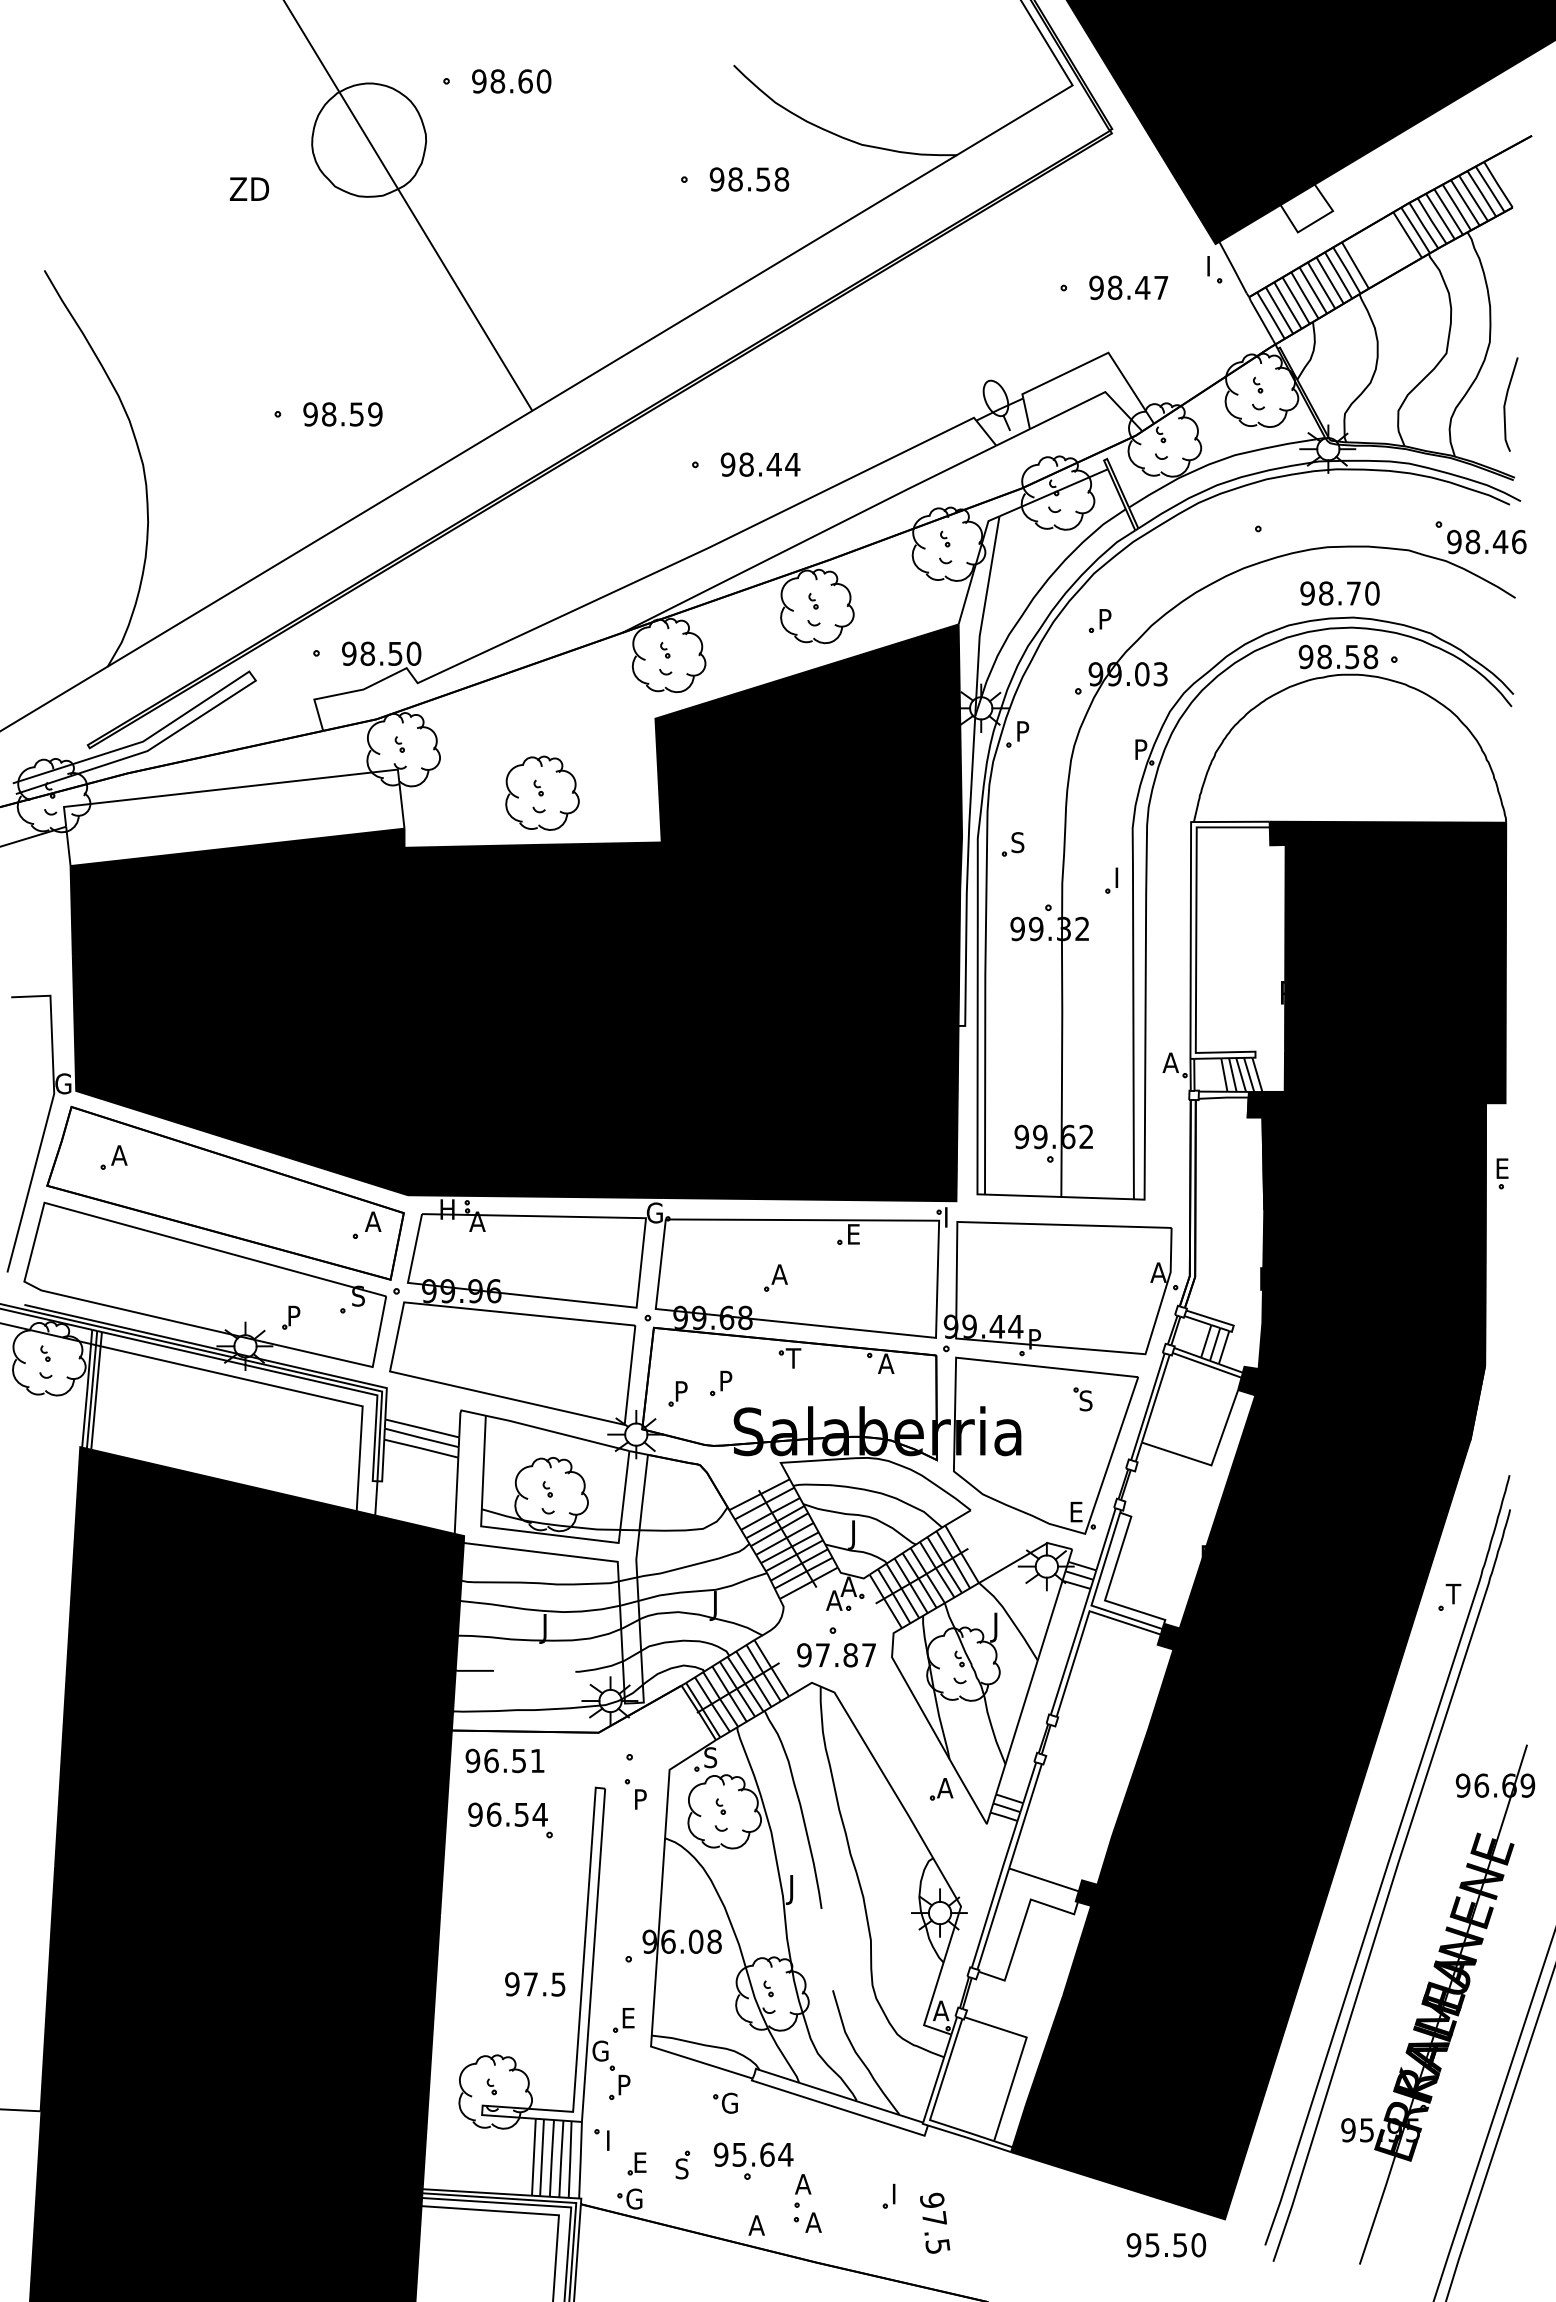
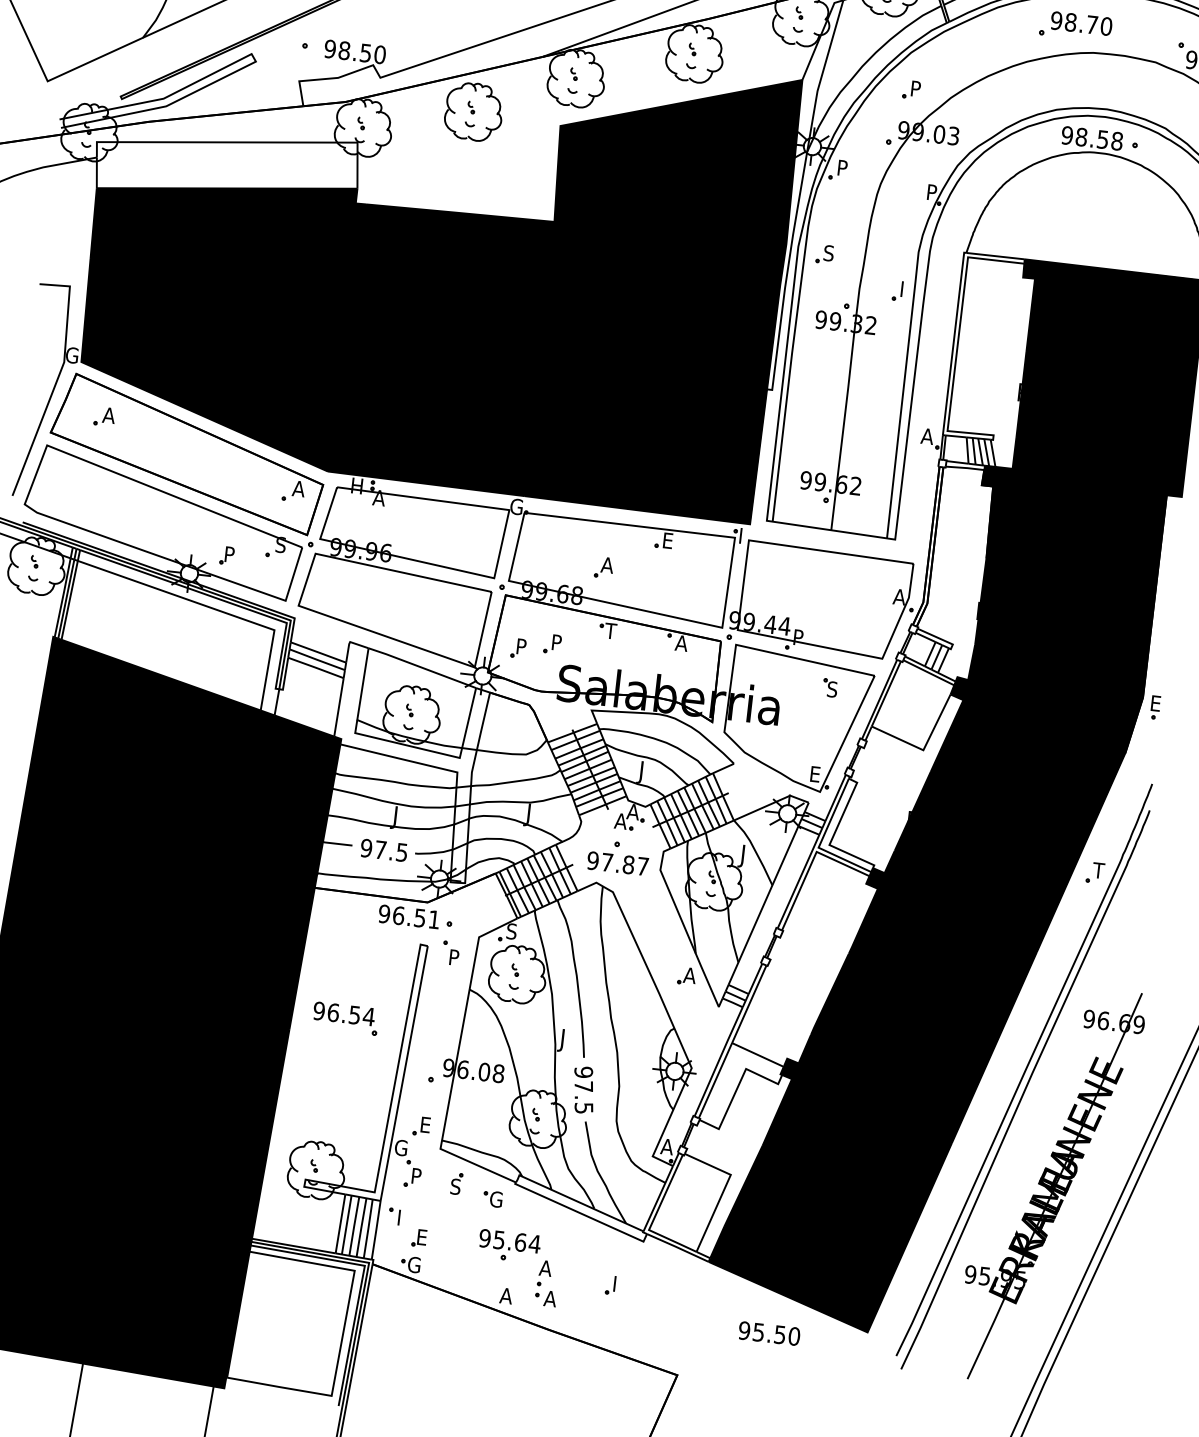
text: (1339, 593) -> (1081, 23), moved
part: (542, 792) -> (473, 111), moved
part: (1502, 1173) -> (1155, 707), moved
text: (504, 1760) -> (408, 916), moved
part: (510, 1820) -> (345, 1018), moved
text: (535, 1984) -> (384, 850), moved
part: (682, 2164) -> (456, 1183), moved
text: (935, 2222) -> (584, 1089), moved
text: (1166, 2245) -> (769, 1333), moved

